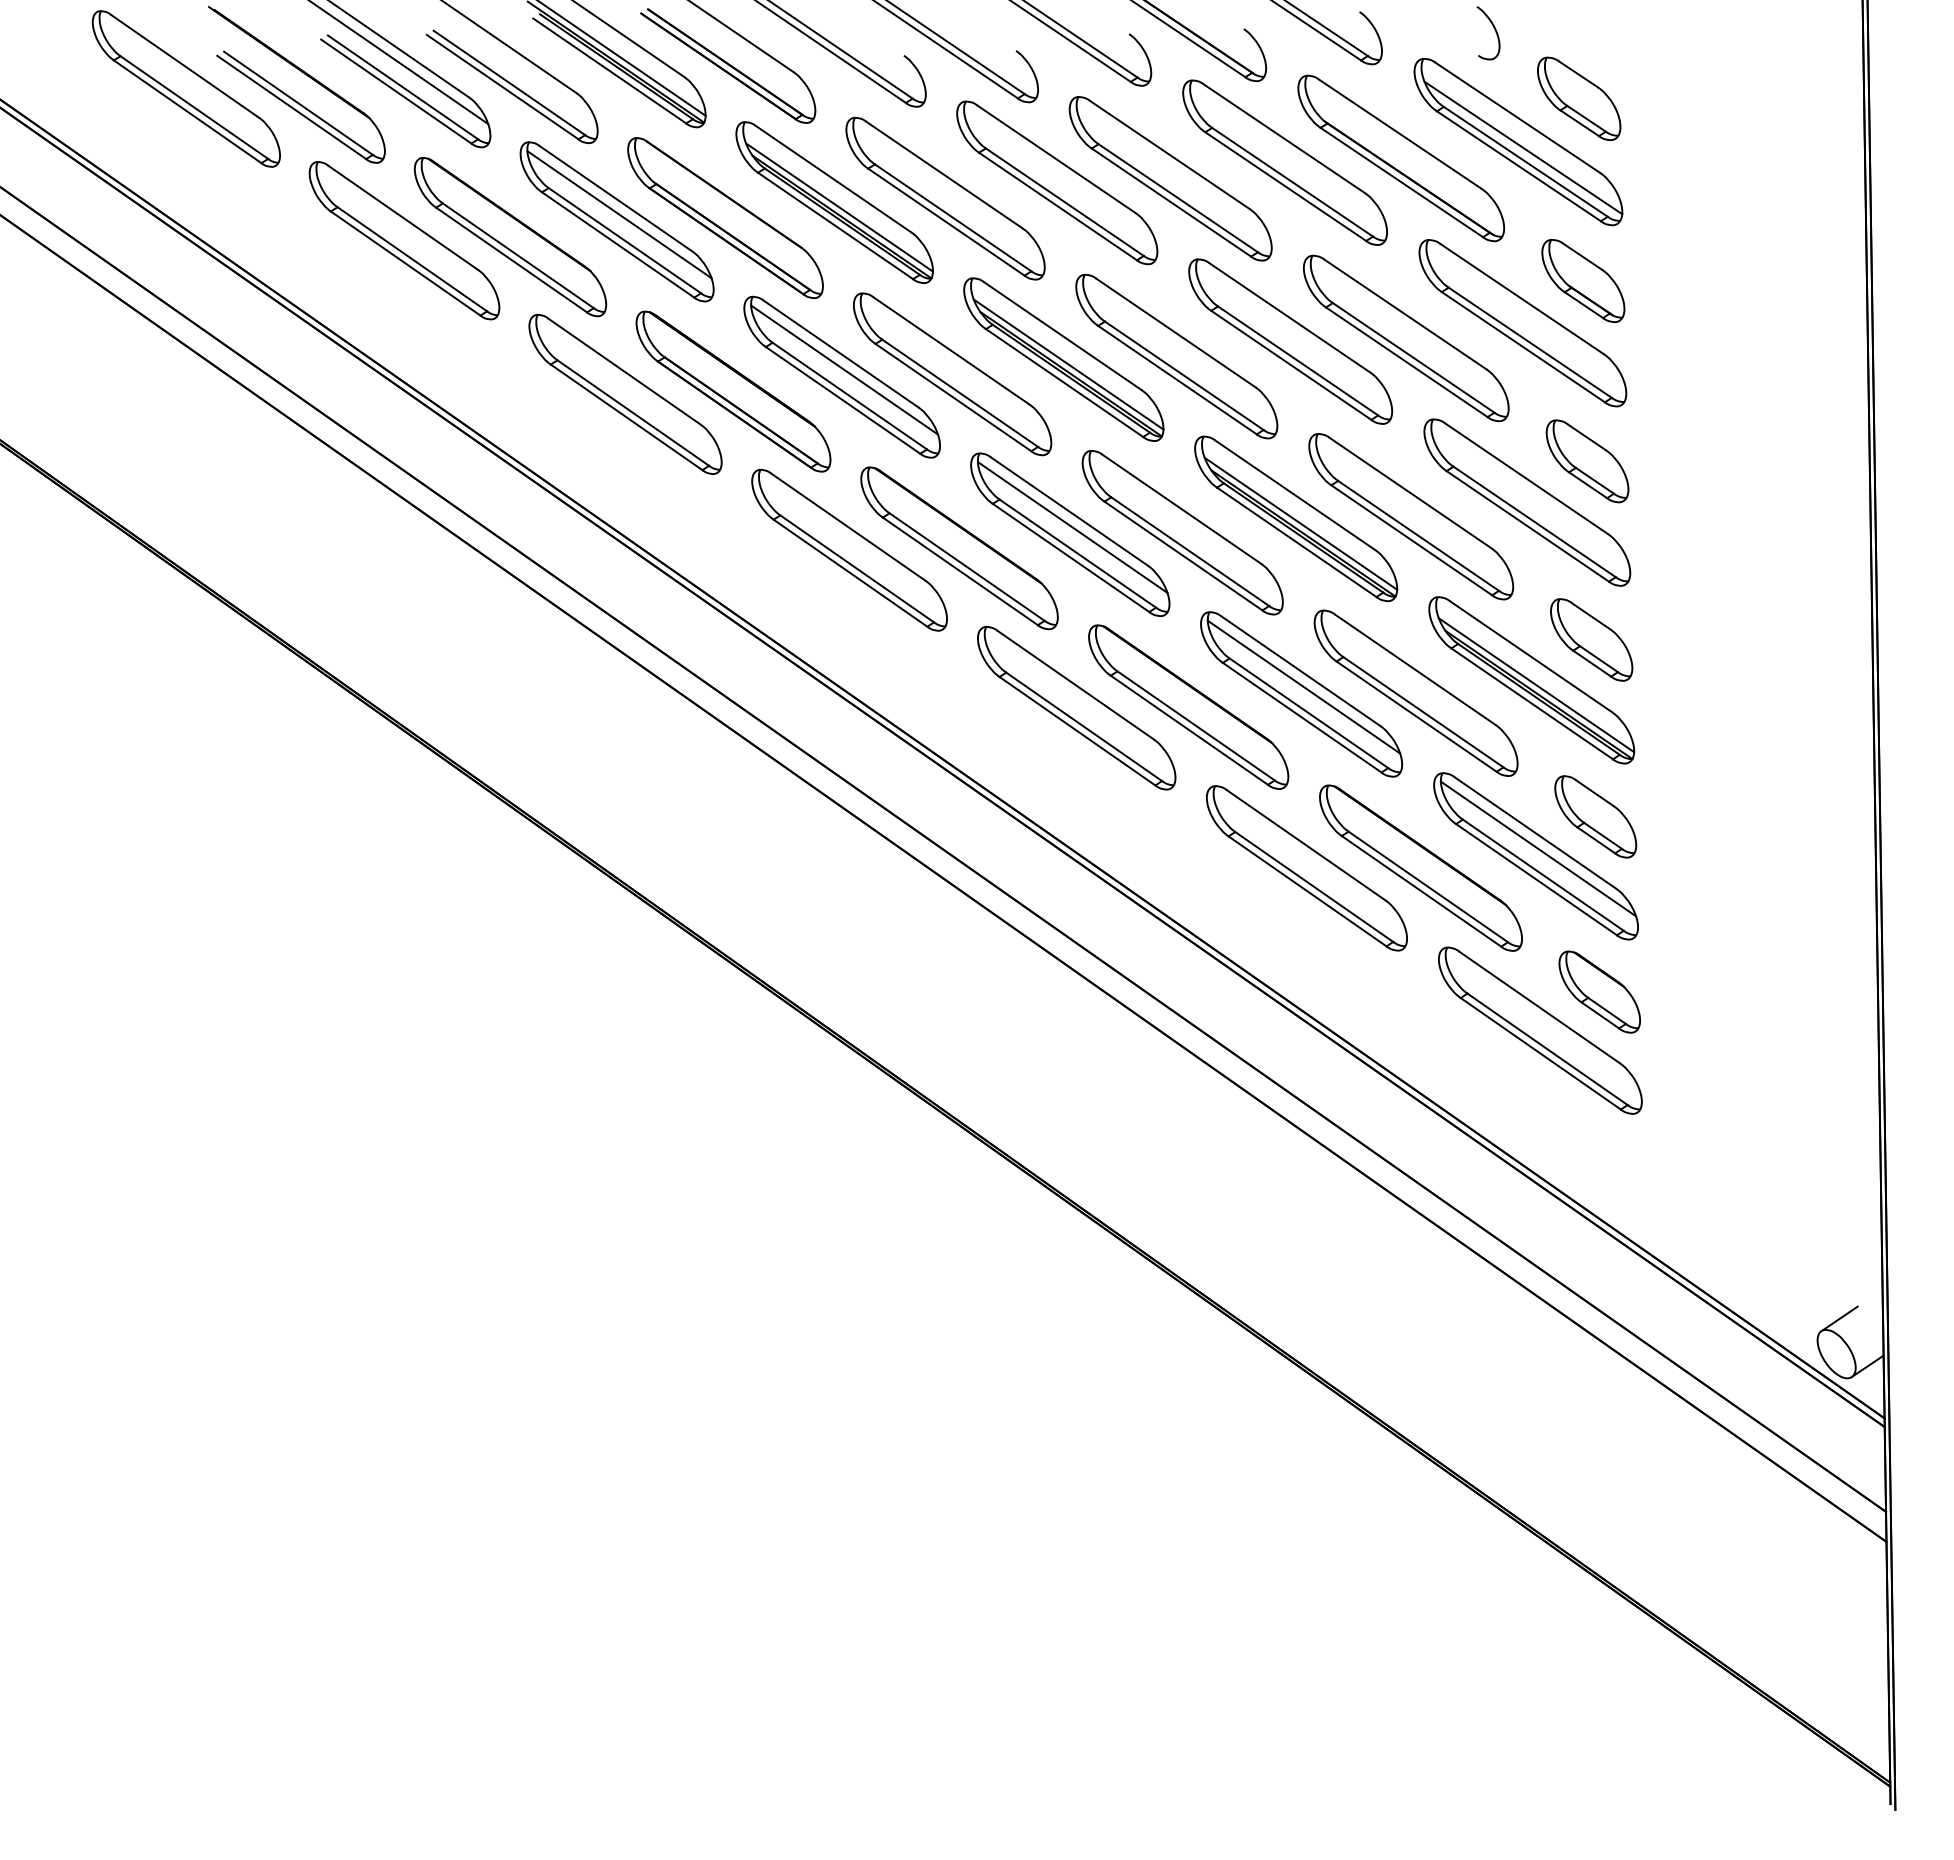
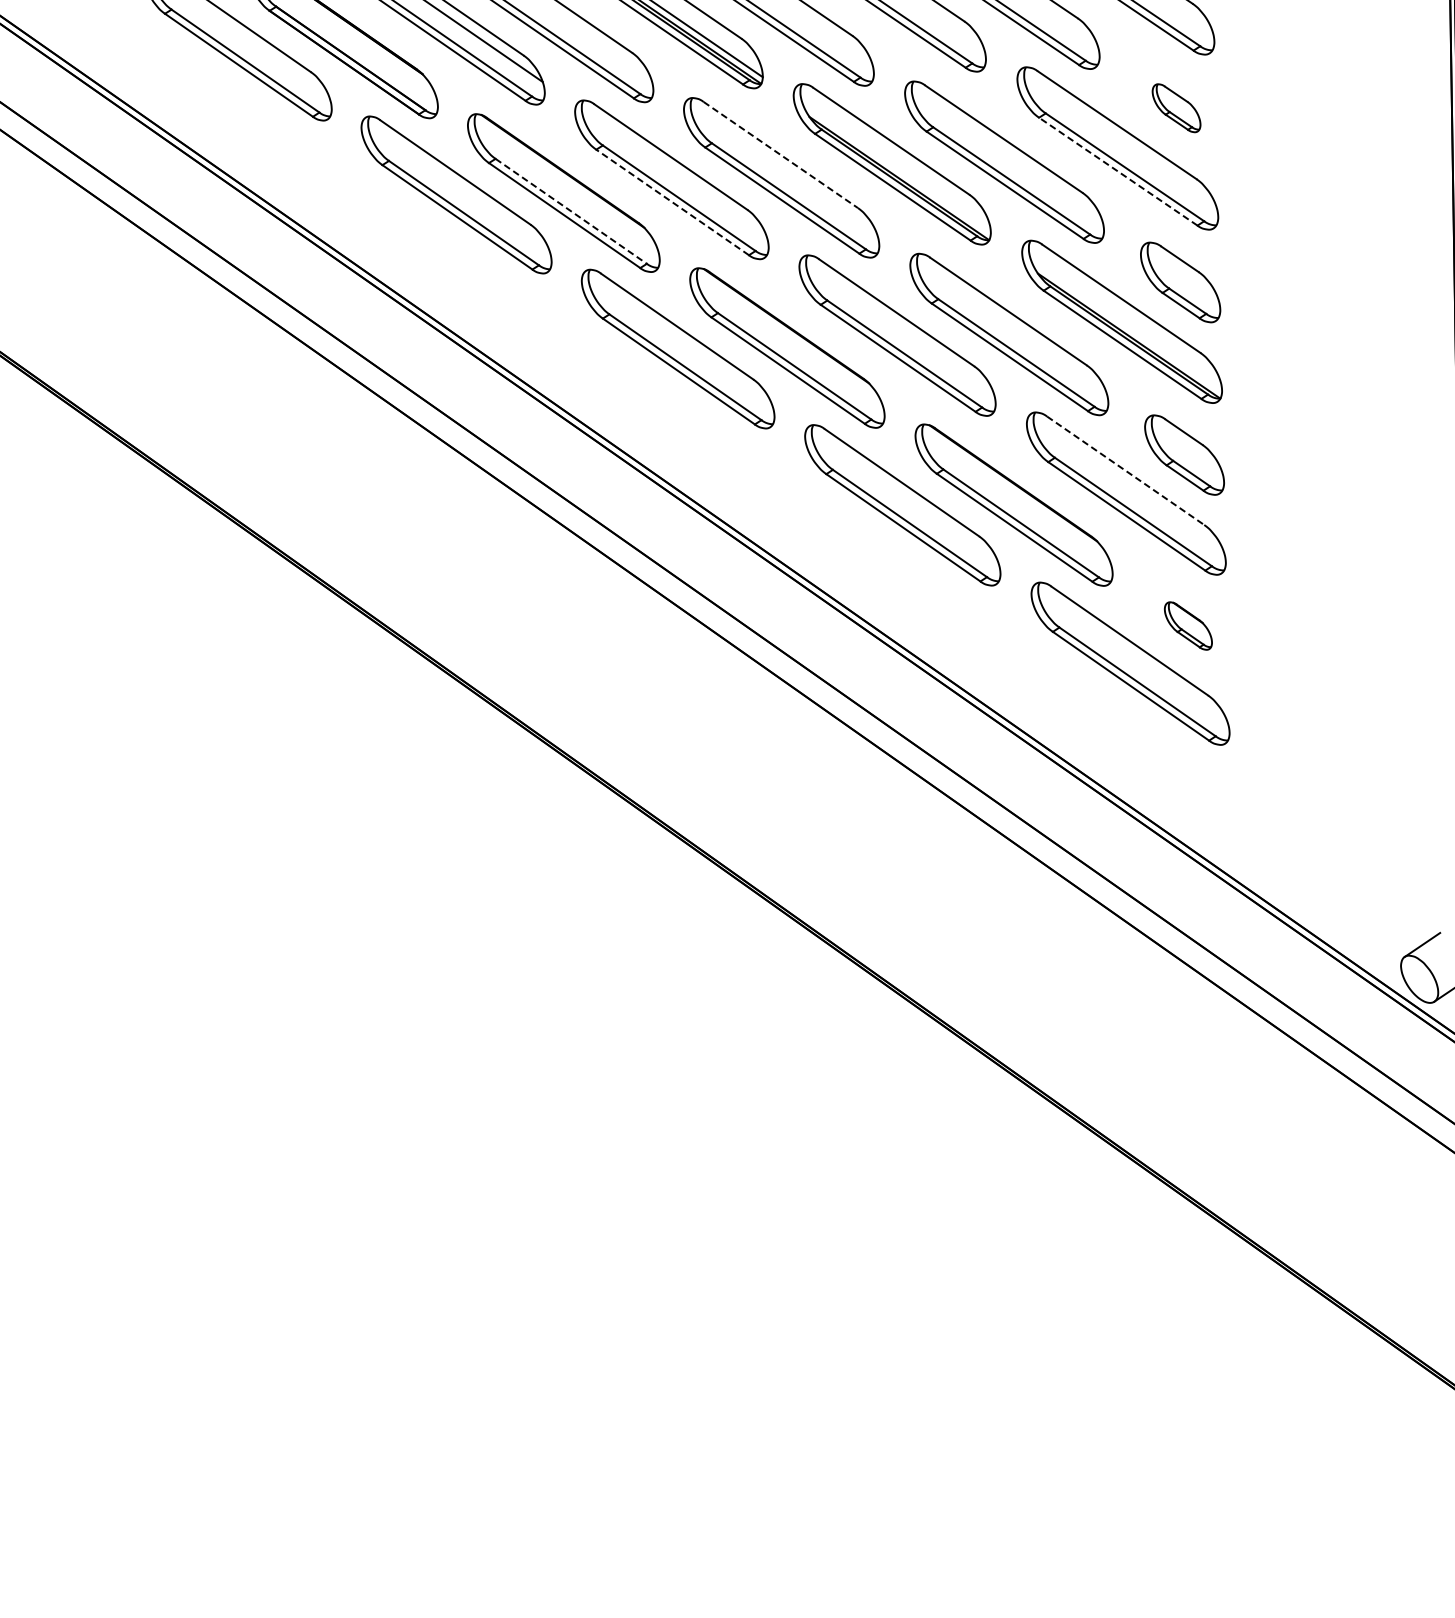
part: (1587, 461) -> (1176, 108), size x0.6
line: (1181, 509) -> (780, 155), solid -> dashed
line: (1300, 523) -> (896, 168), removed
line: (1527, 526) -> (1118, 171), solid -> dashed
line: (1072, 527) -> (674, 172), removed
line: (1070, 557) -> (672, 202), solid -> dashed
line: (967, 567) -> (571, 211), solid -> dashed
line: (1536, 685) -> (1126, 326), removed
line: (1303, 686) -> (899, 327), removed
line: (1535, 832) -> (1125, 470), solid -> dashed
line: (1538, 848) -> (1128, 485), removed
part: (1599, 991) -> (1188, 625), size x0.6

